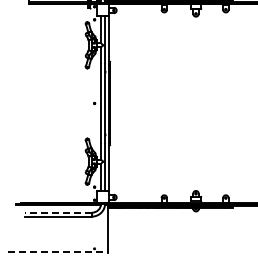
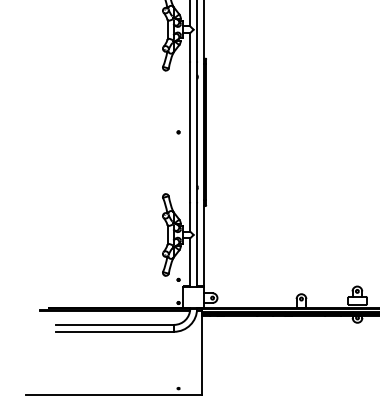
line: (58, 212) -> (114, 324), dashed -> solid
line: (58, 252) -> (114, 395), dashed -> solid

